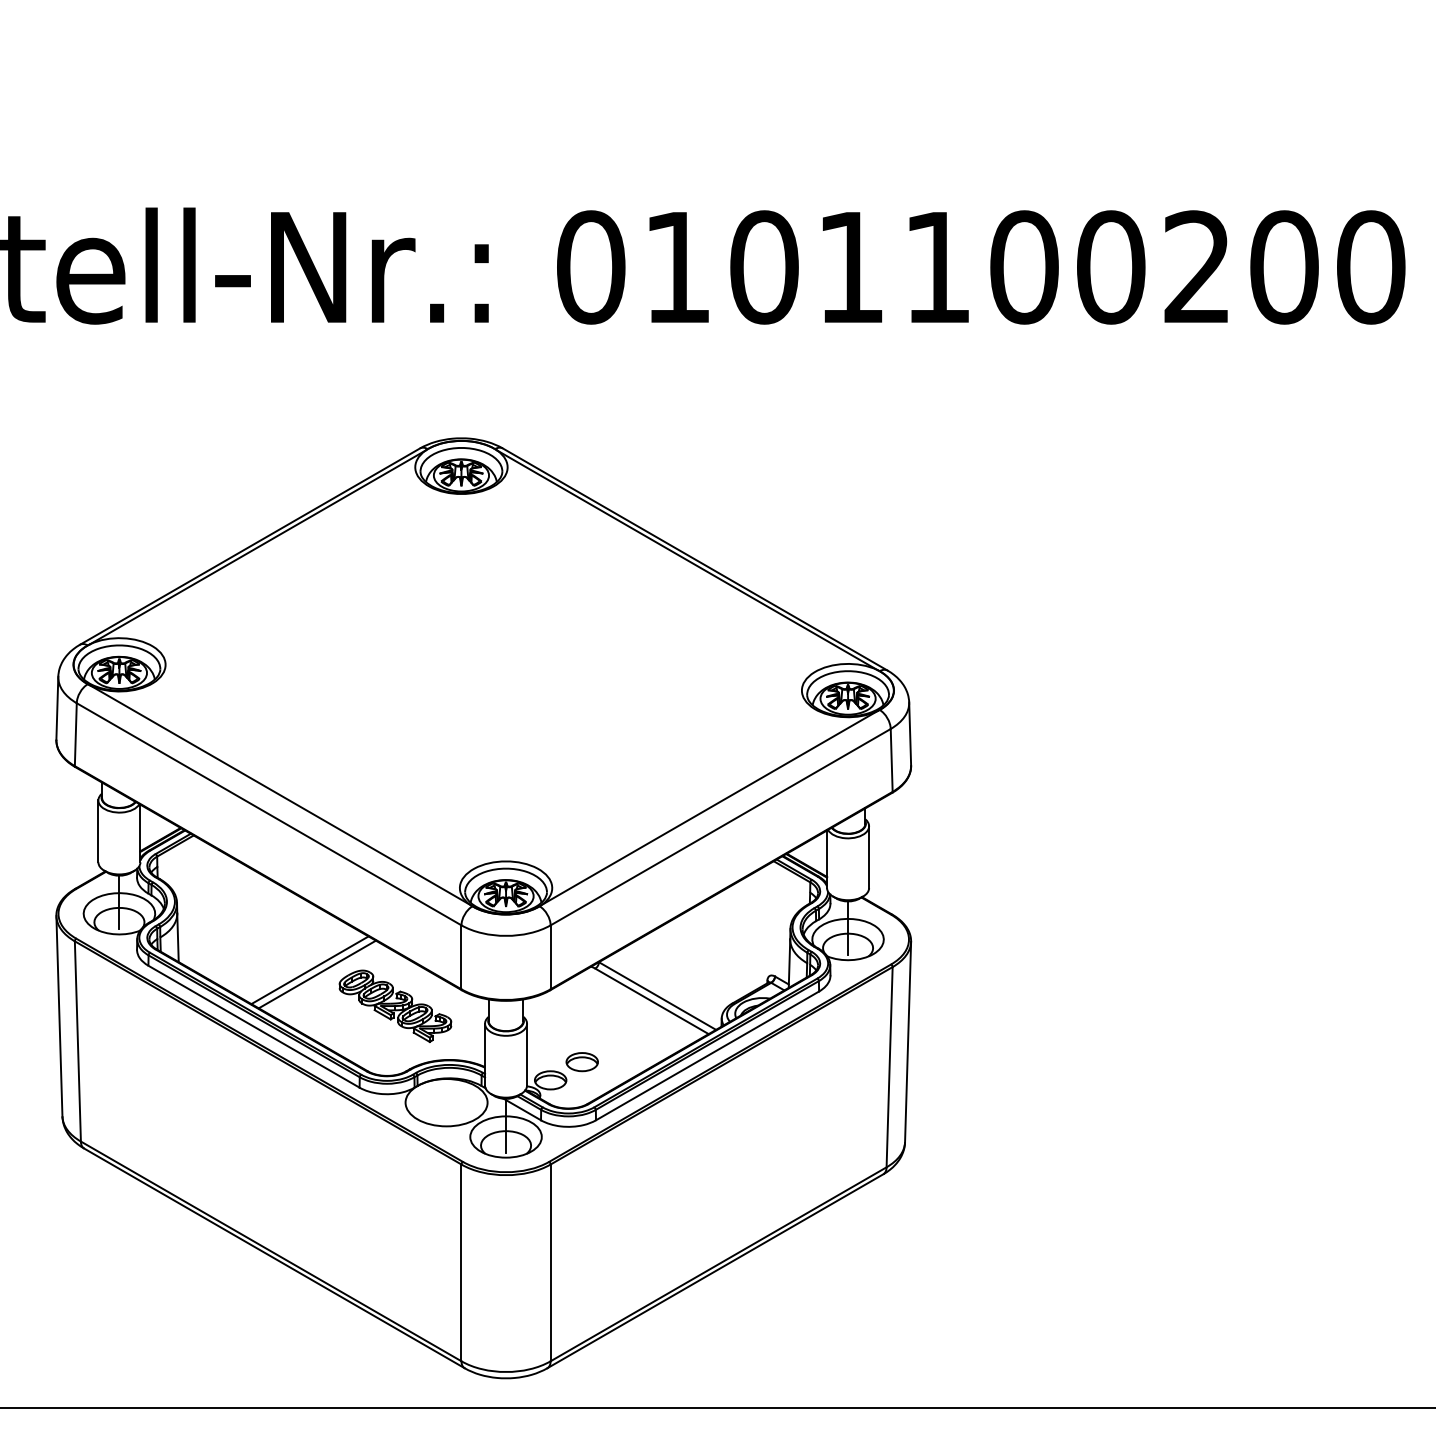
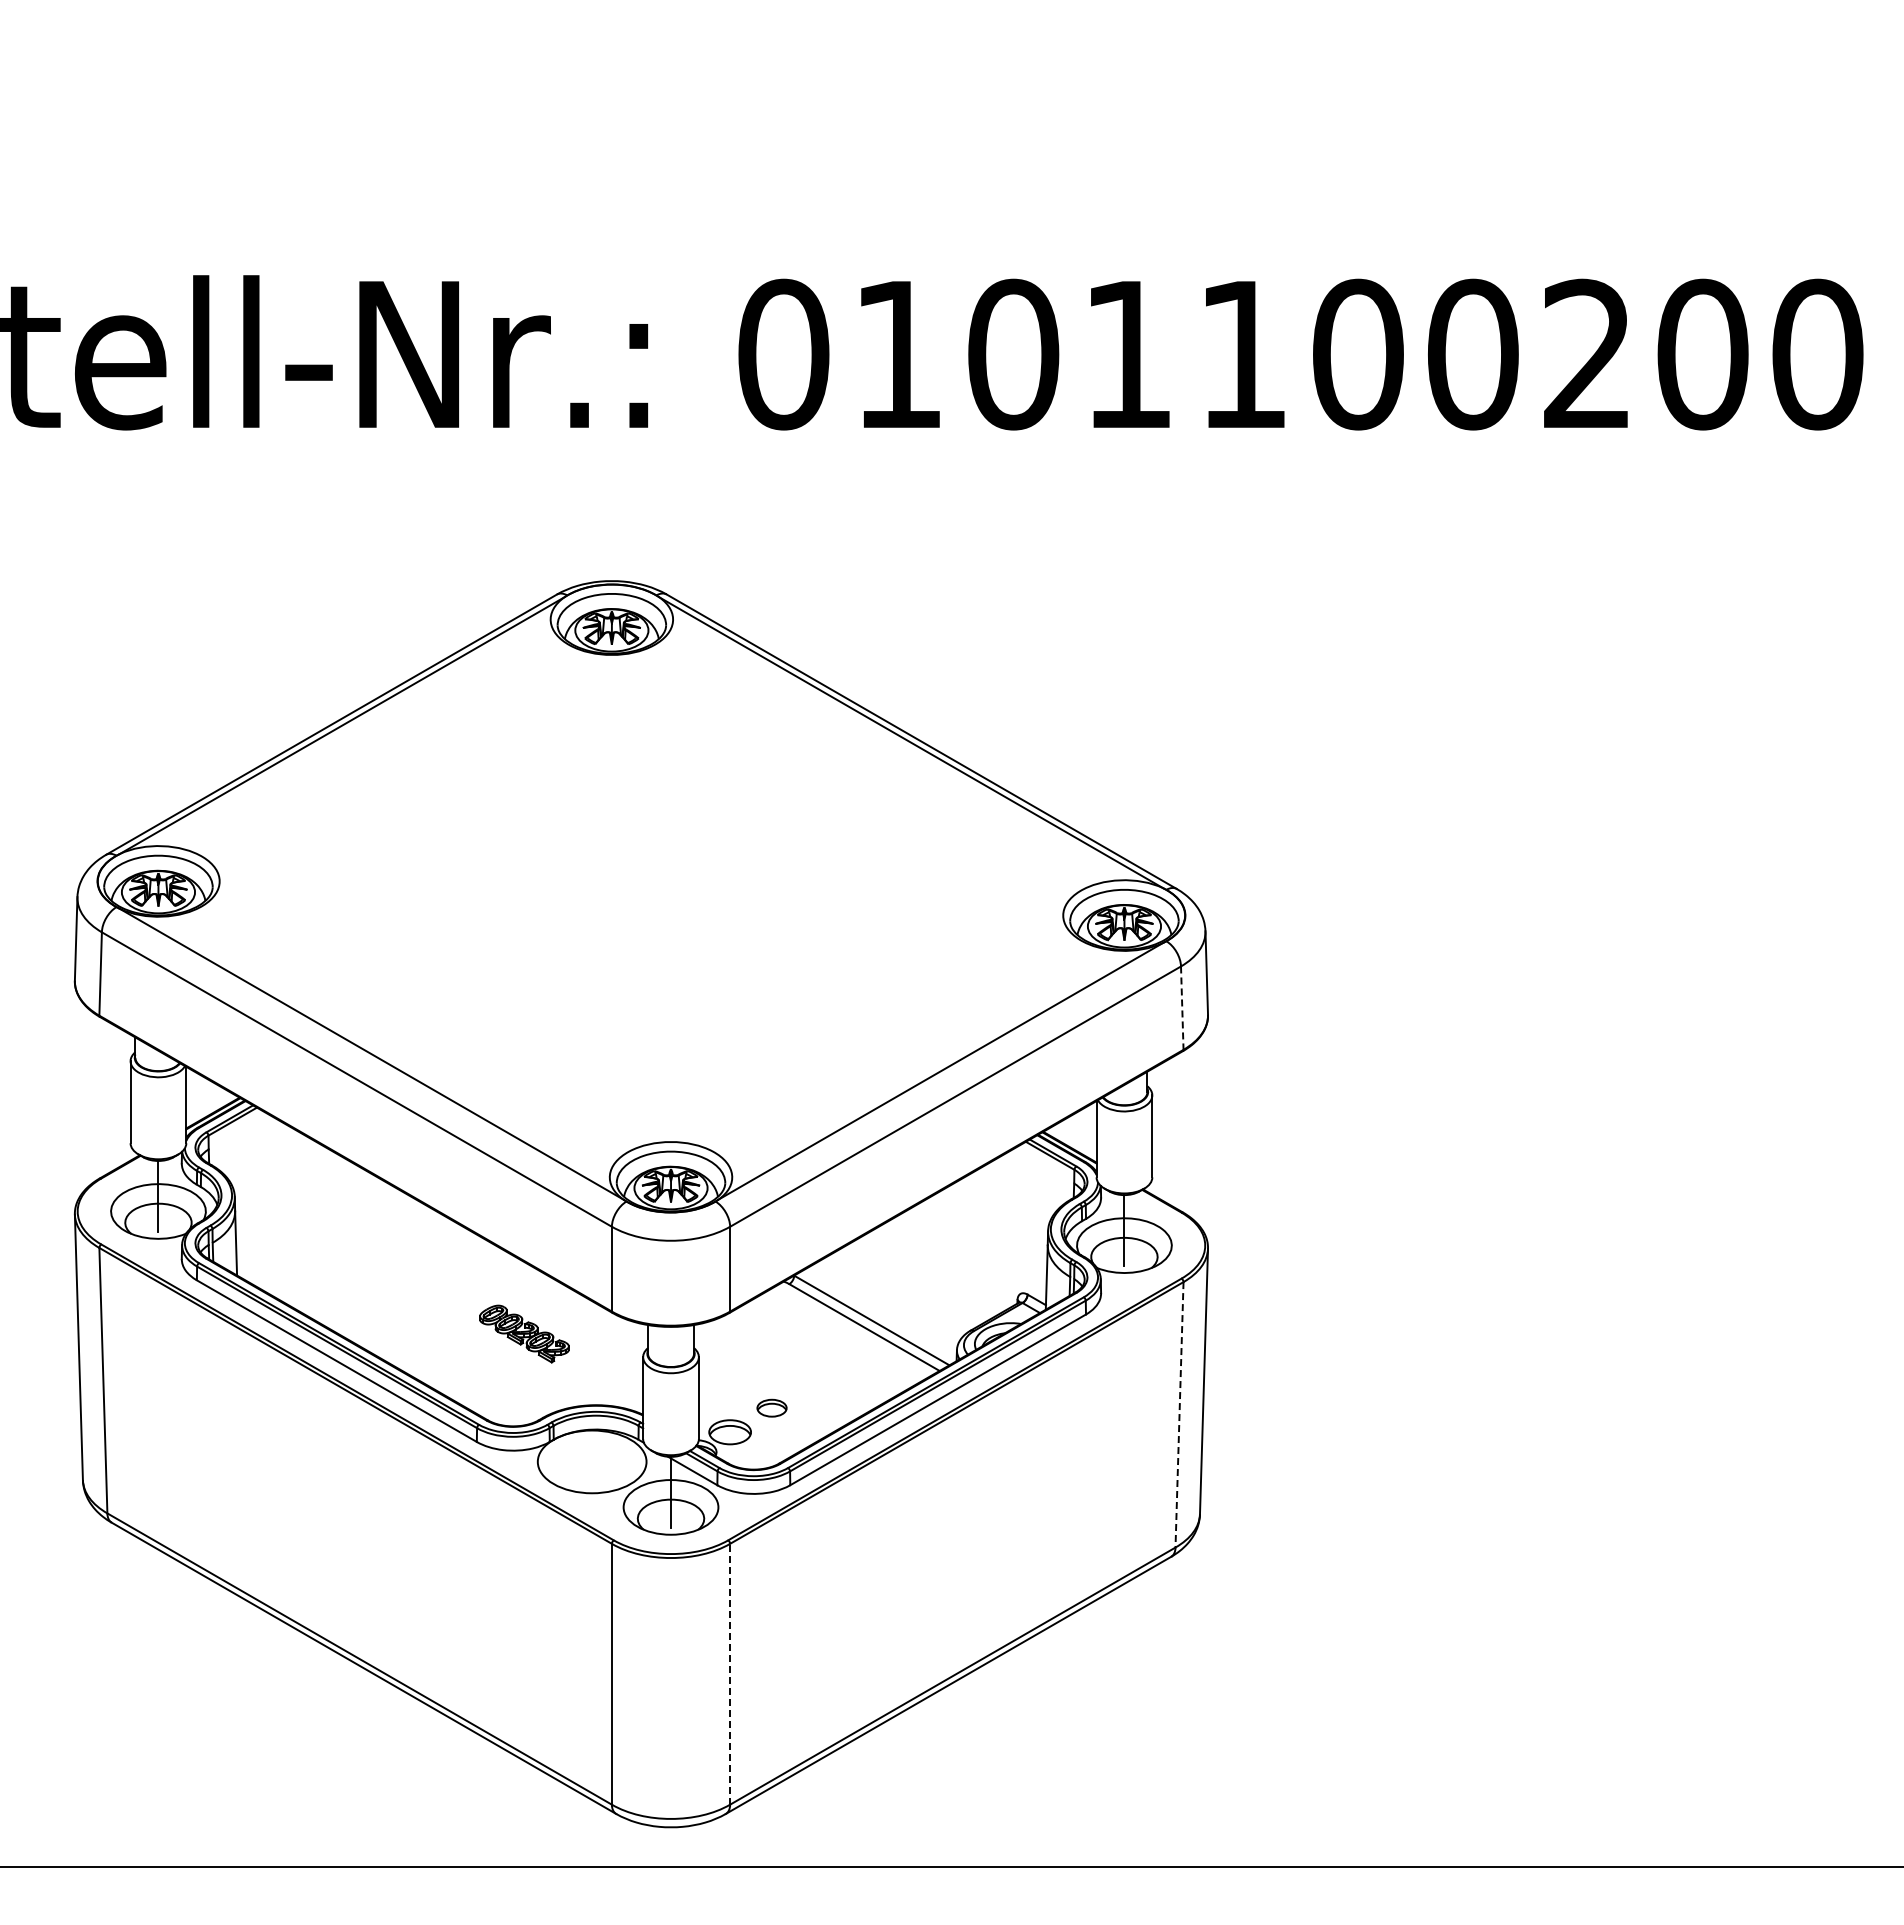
line: (891, 760) -> (1182, 1008), solid -> dashed
line: (309, 970) -> (410, 1286), removed
line: (317, 974) -> (420, 1291), removed
part: (395, 1005) -> (524, 1333), size x0.6
part: (581, 1062) -> (771, 1408), size x0.7
line: (889, 1066) -> (1179, 1414), solid -> dashed
line: (550, 1262) -> (730, 1673), solid -> dashed

